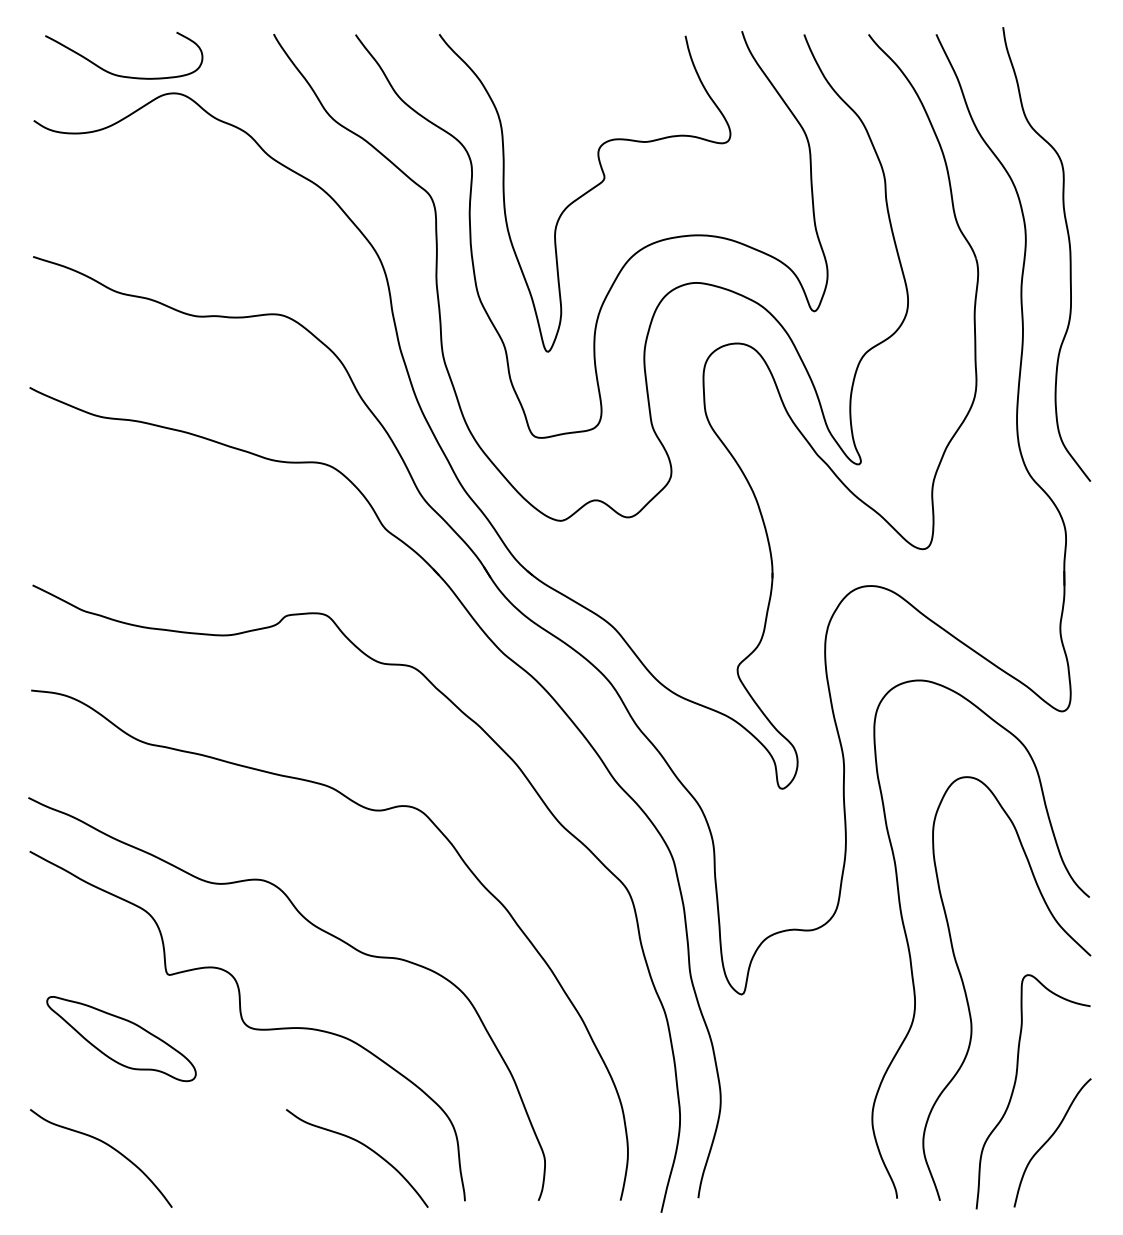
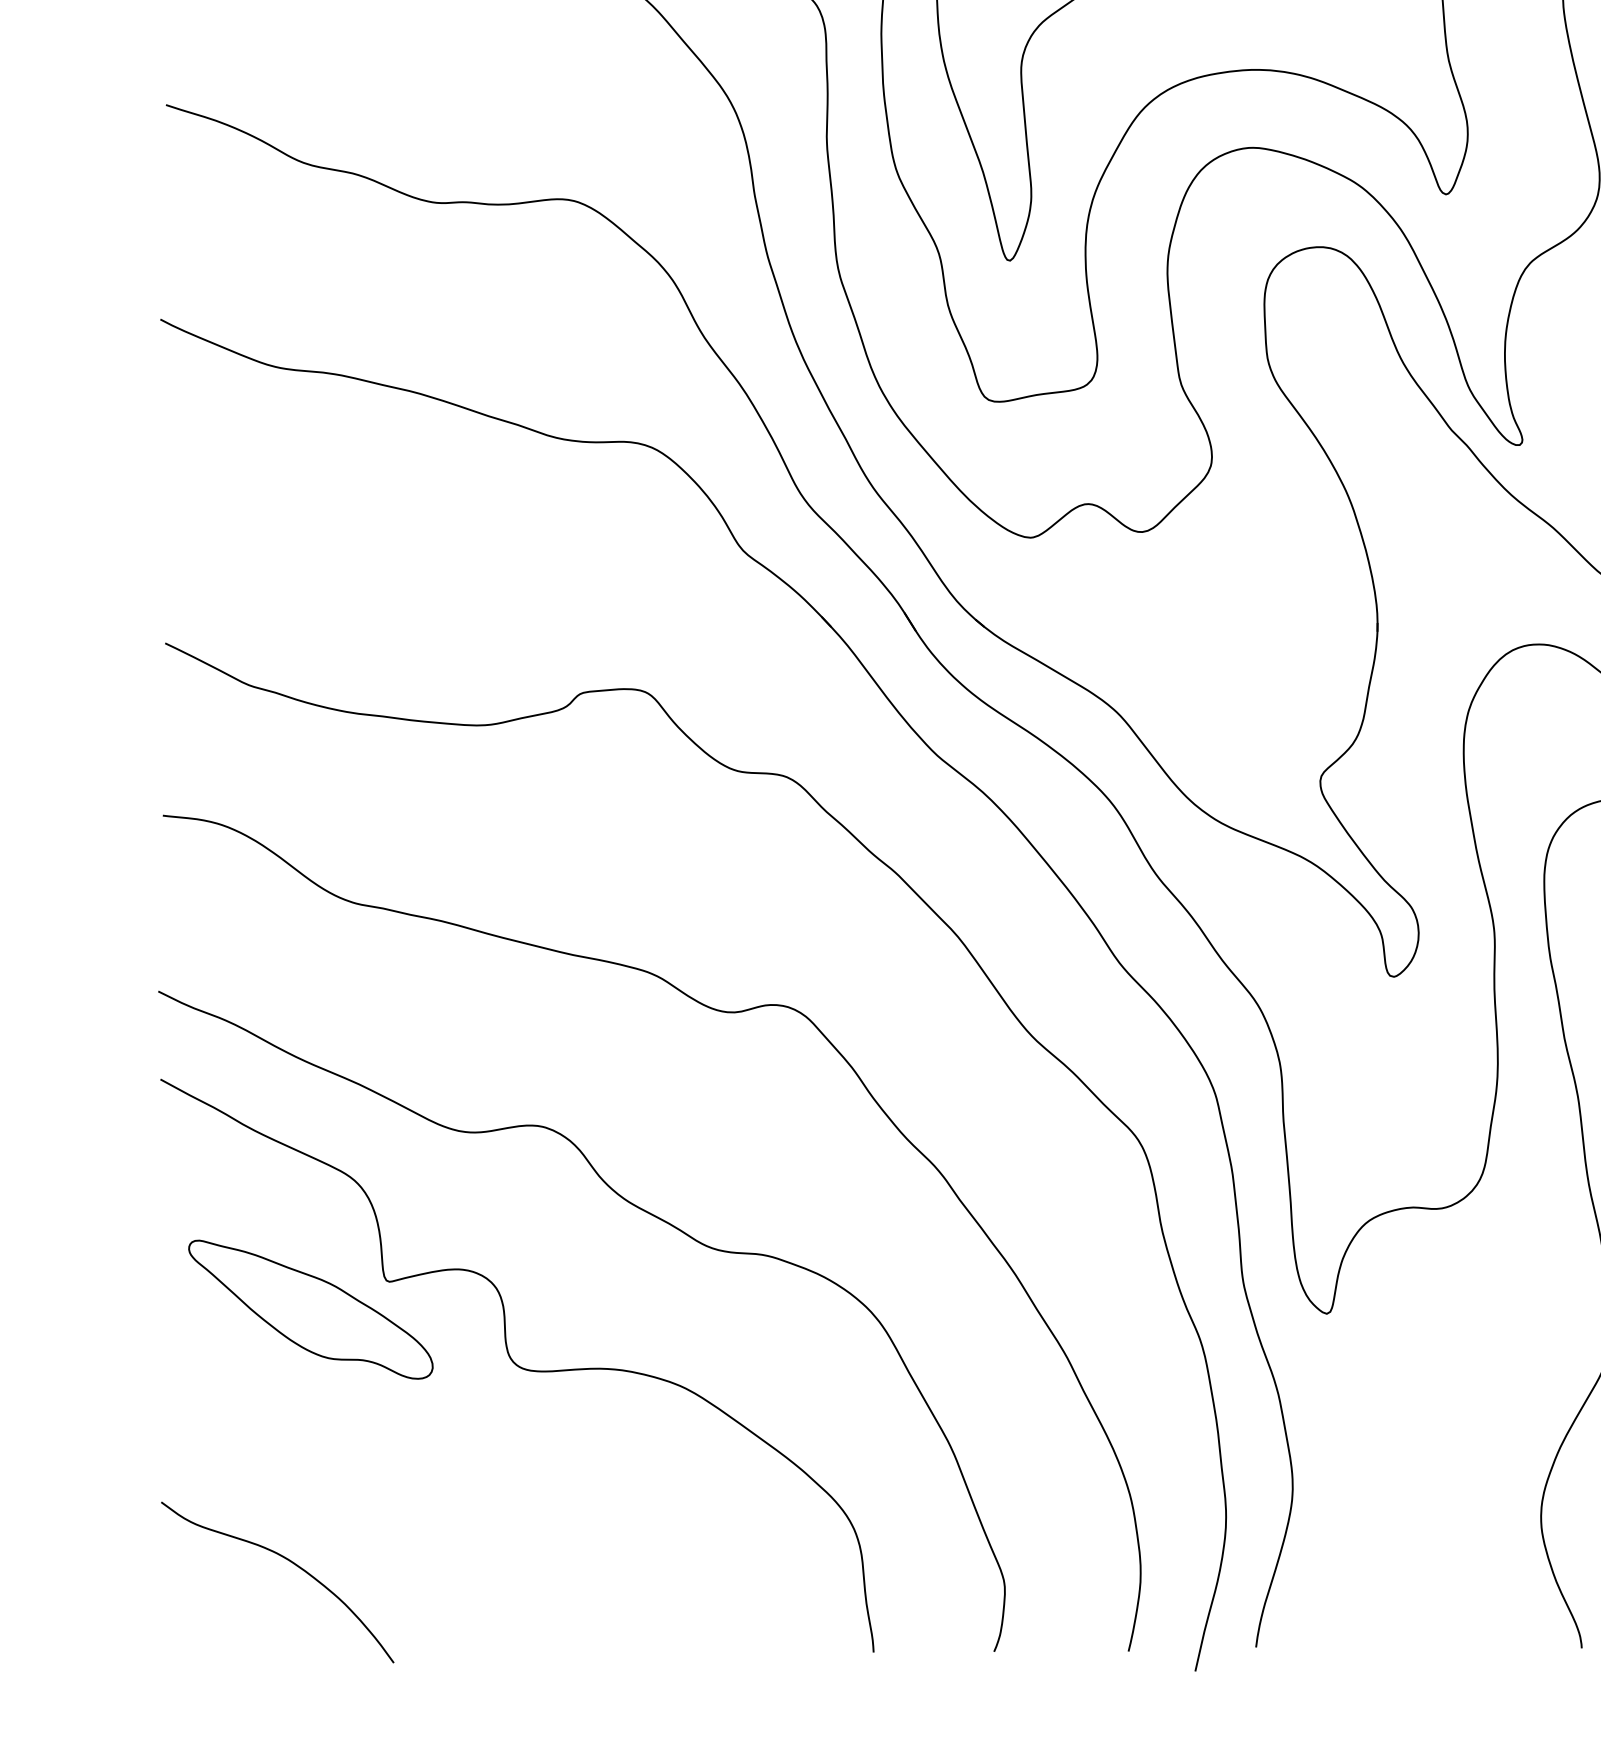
part: (121, 1039) -> (310, 1310), moved
curve: (364, 1146) -> (709, 1562), removed

